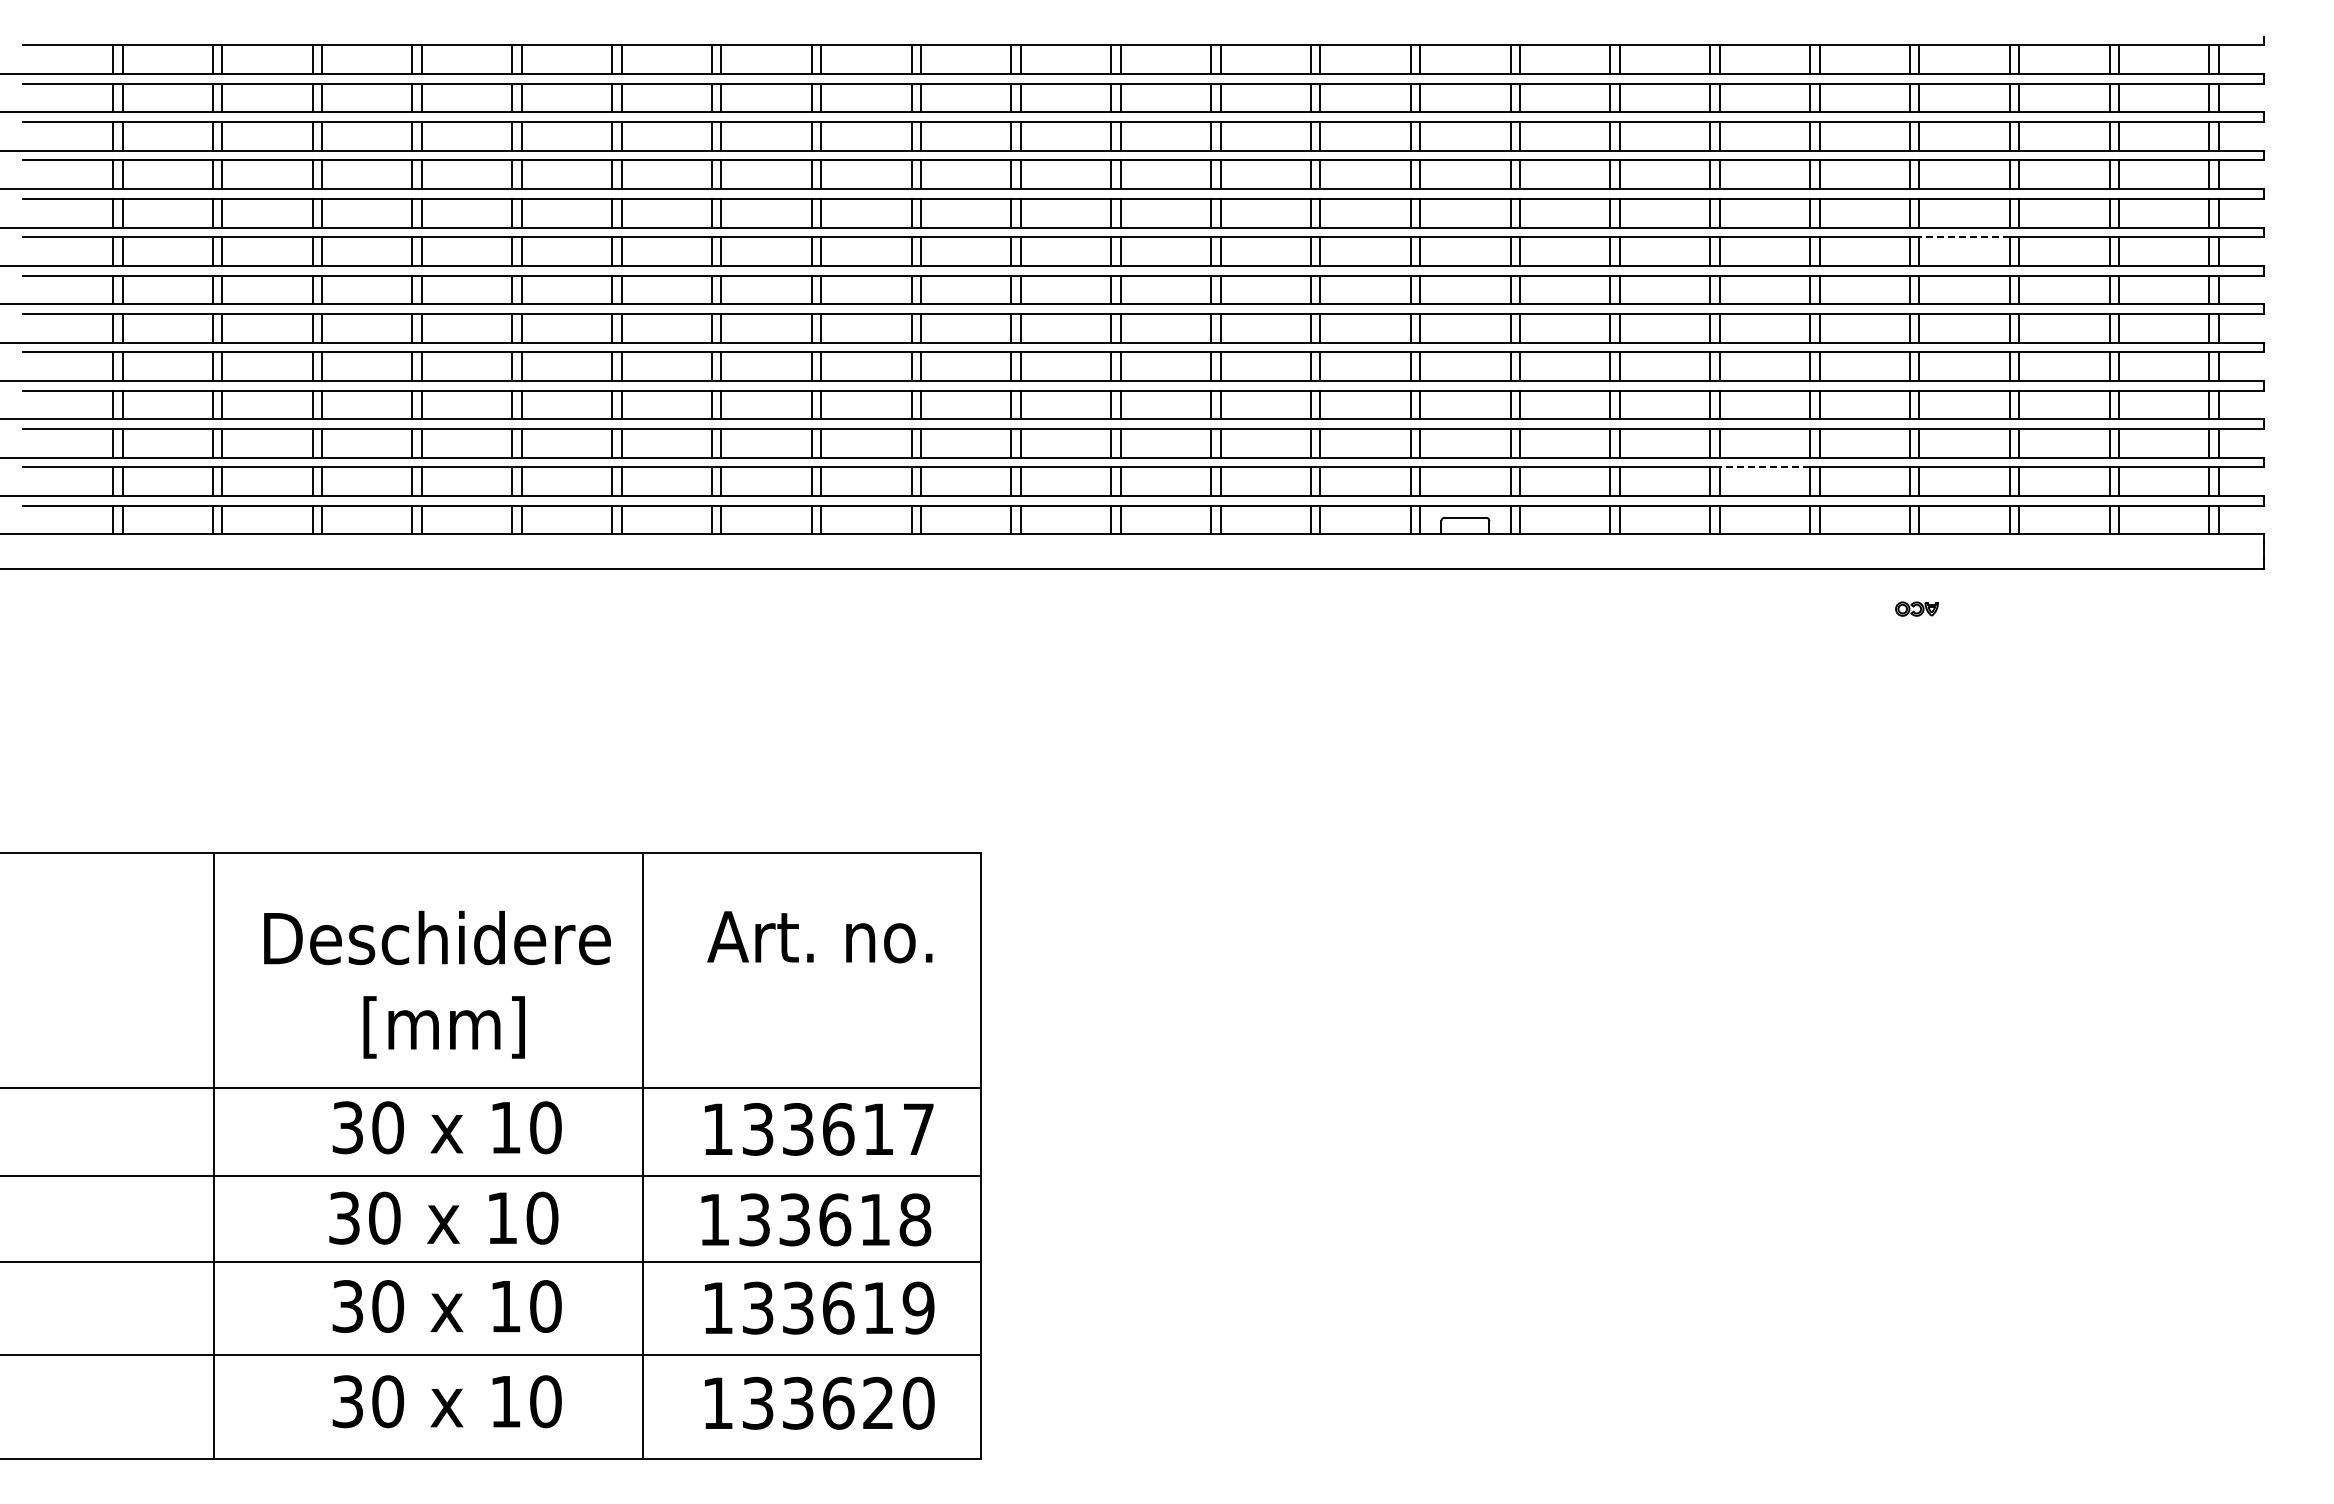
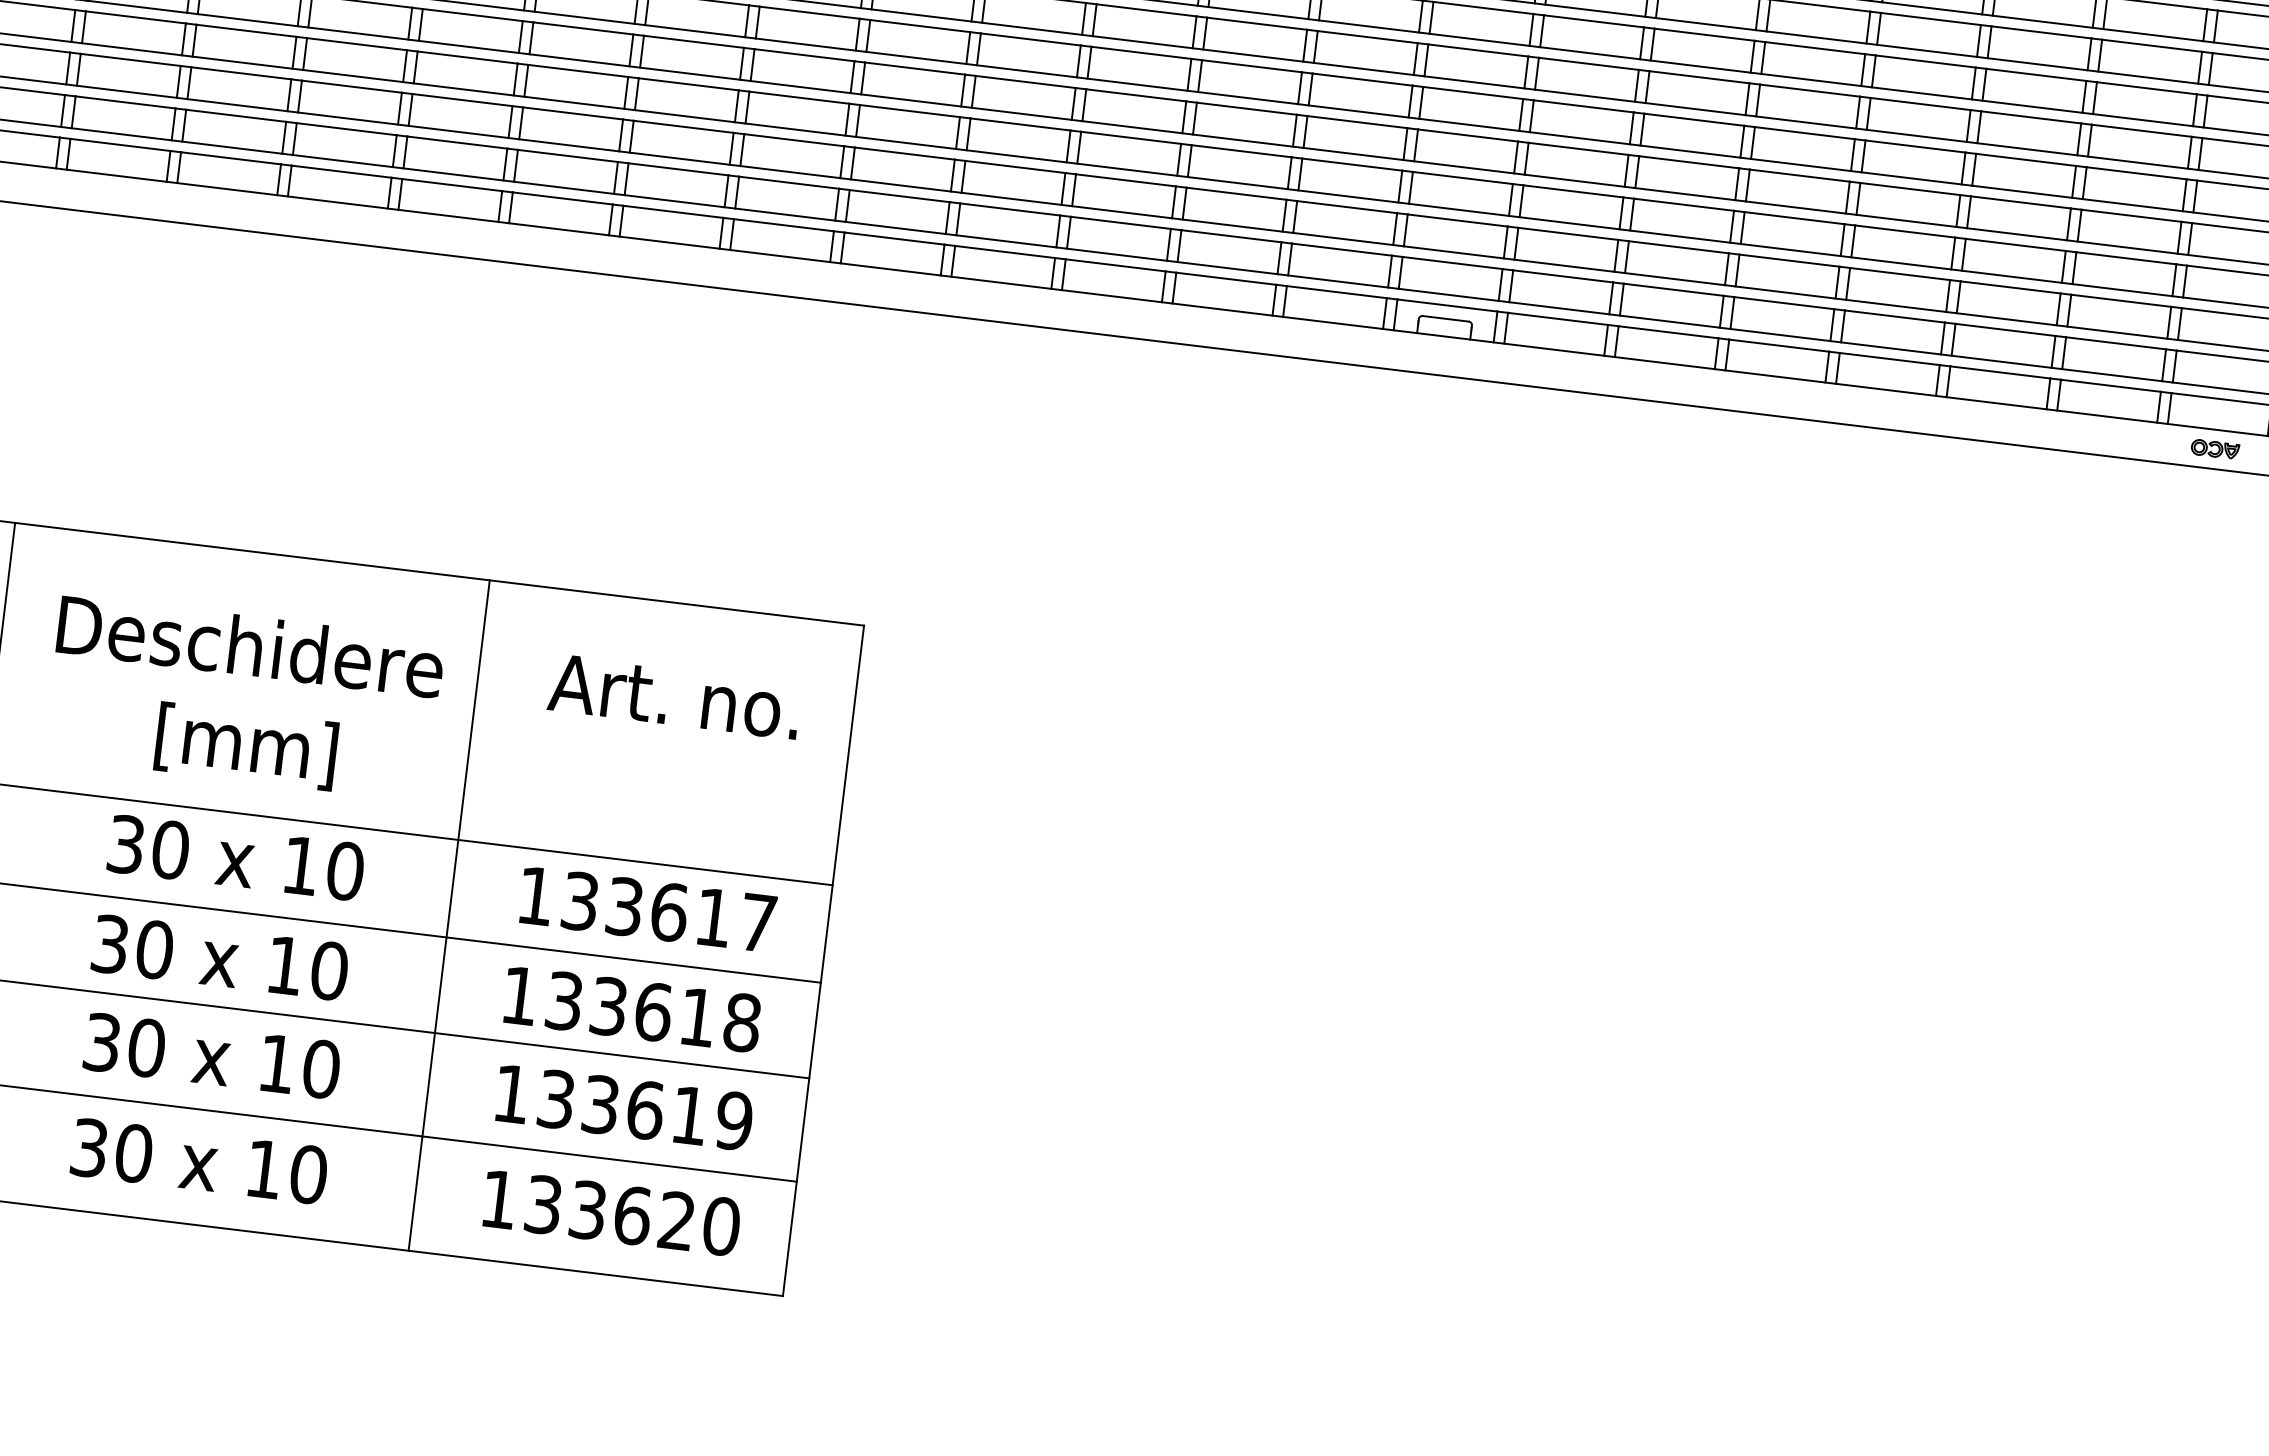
line: (1964, 237) -> (2036, 75), dashed -> solid
line: (1764, 467) -> (1783, 303), dashed -> solid
part: (1916, 608) -> (2214, 448), moved

